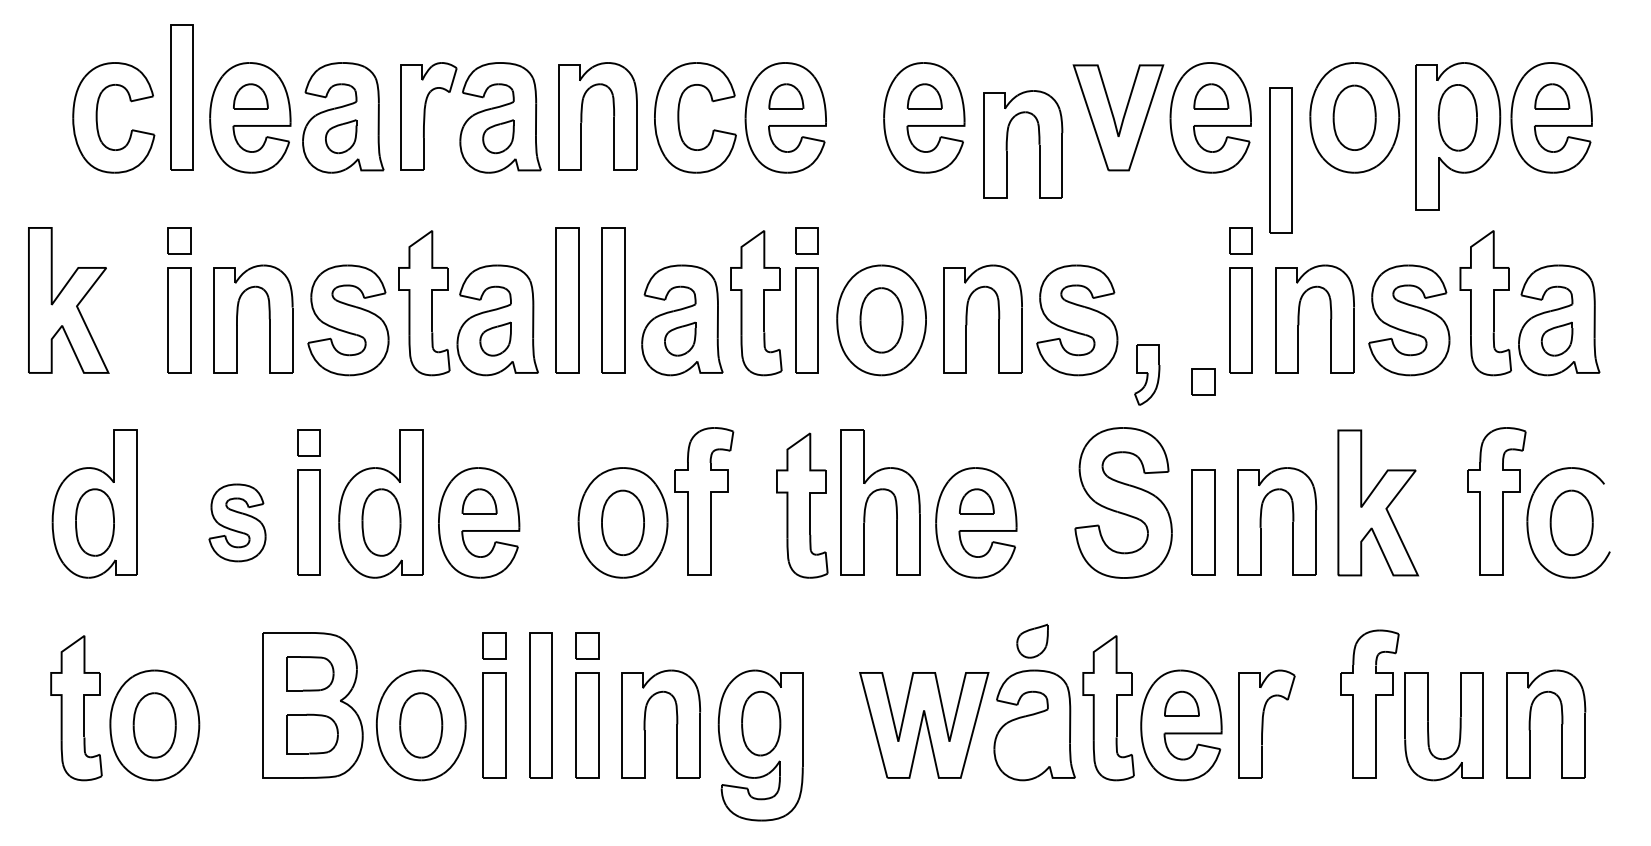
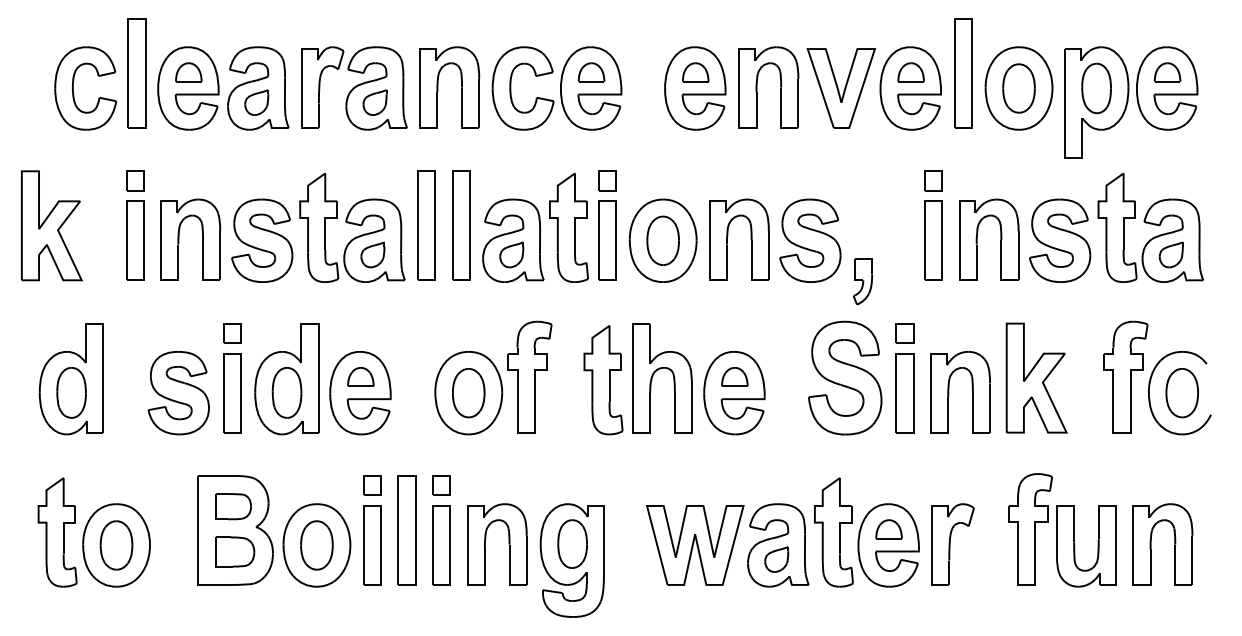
part: (1038, 144) -> (780, 87), moved
part: (1280, 160) -> (963, 73), moved
part: (1203, 381) -> (905, 332), moved
part: (237, 522) -> (178, 392), size x1.43
part: (1032, 640) -> (776, 559), moved

